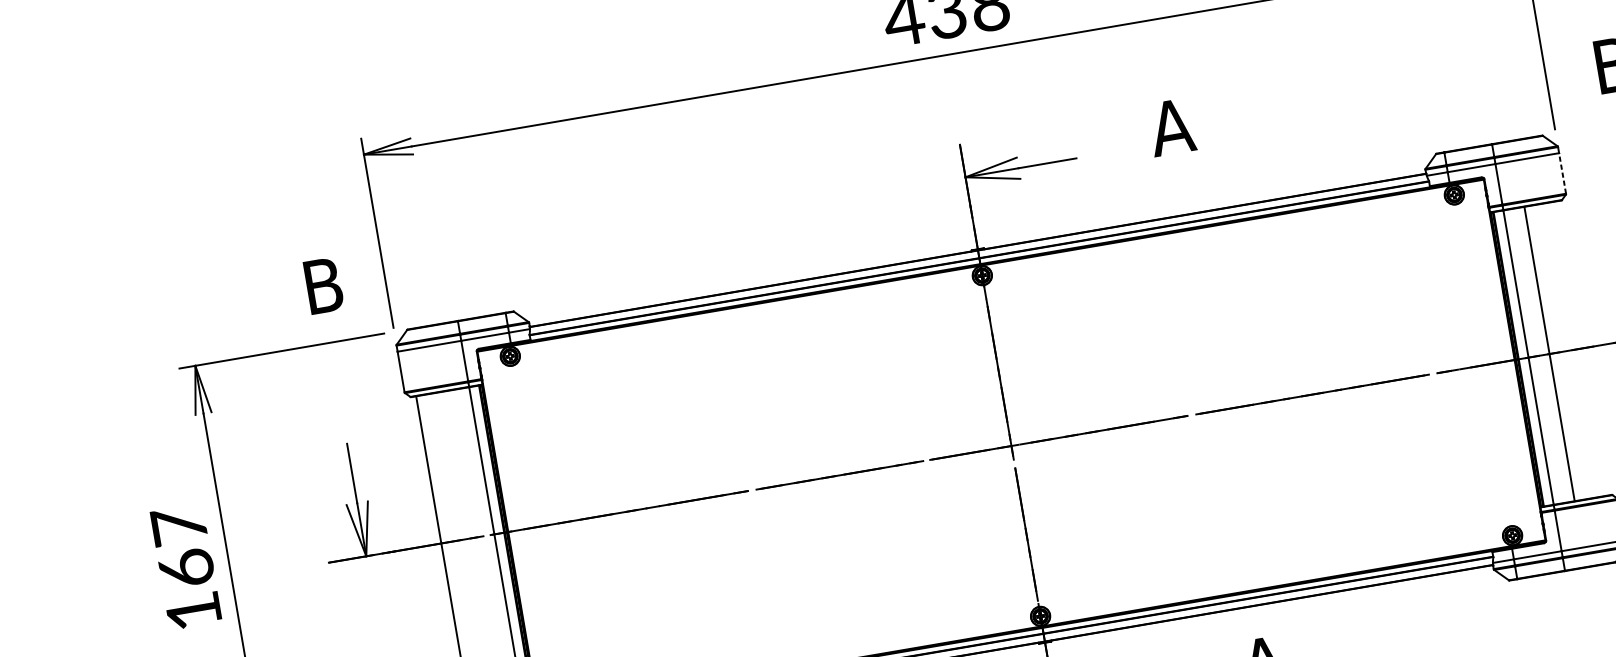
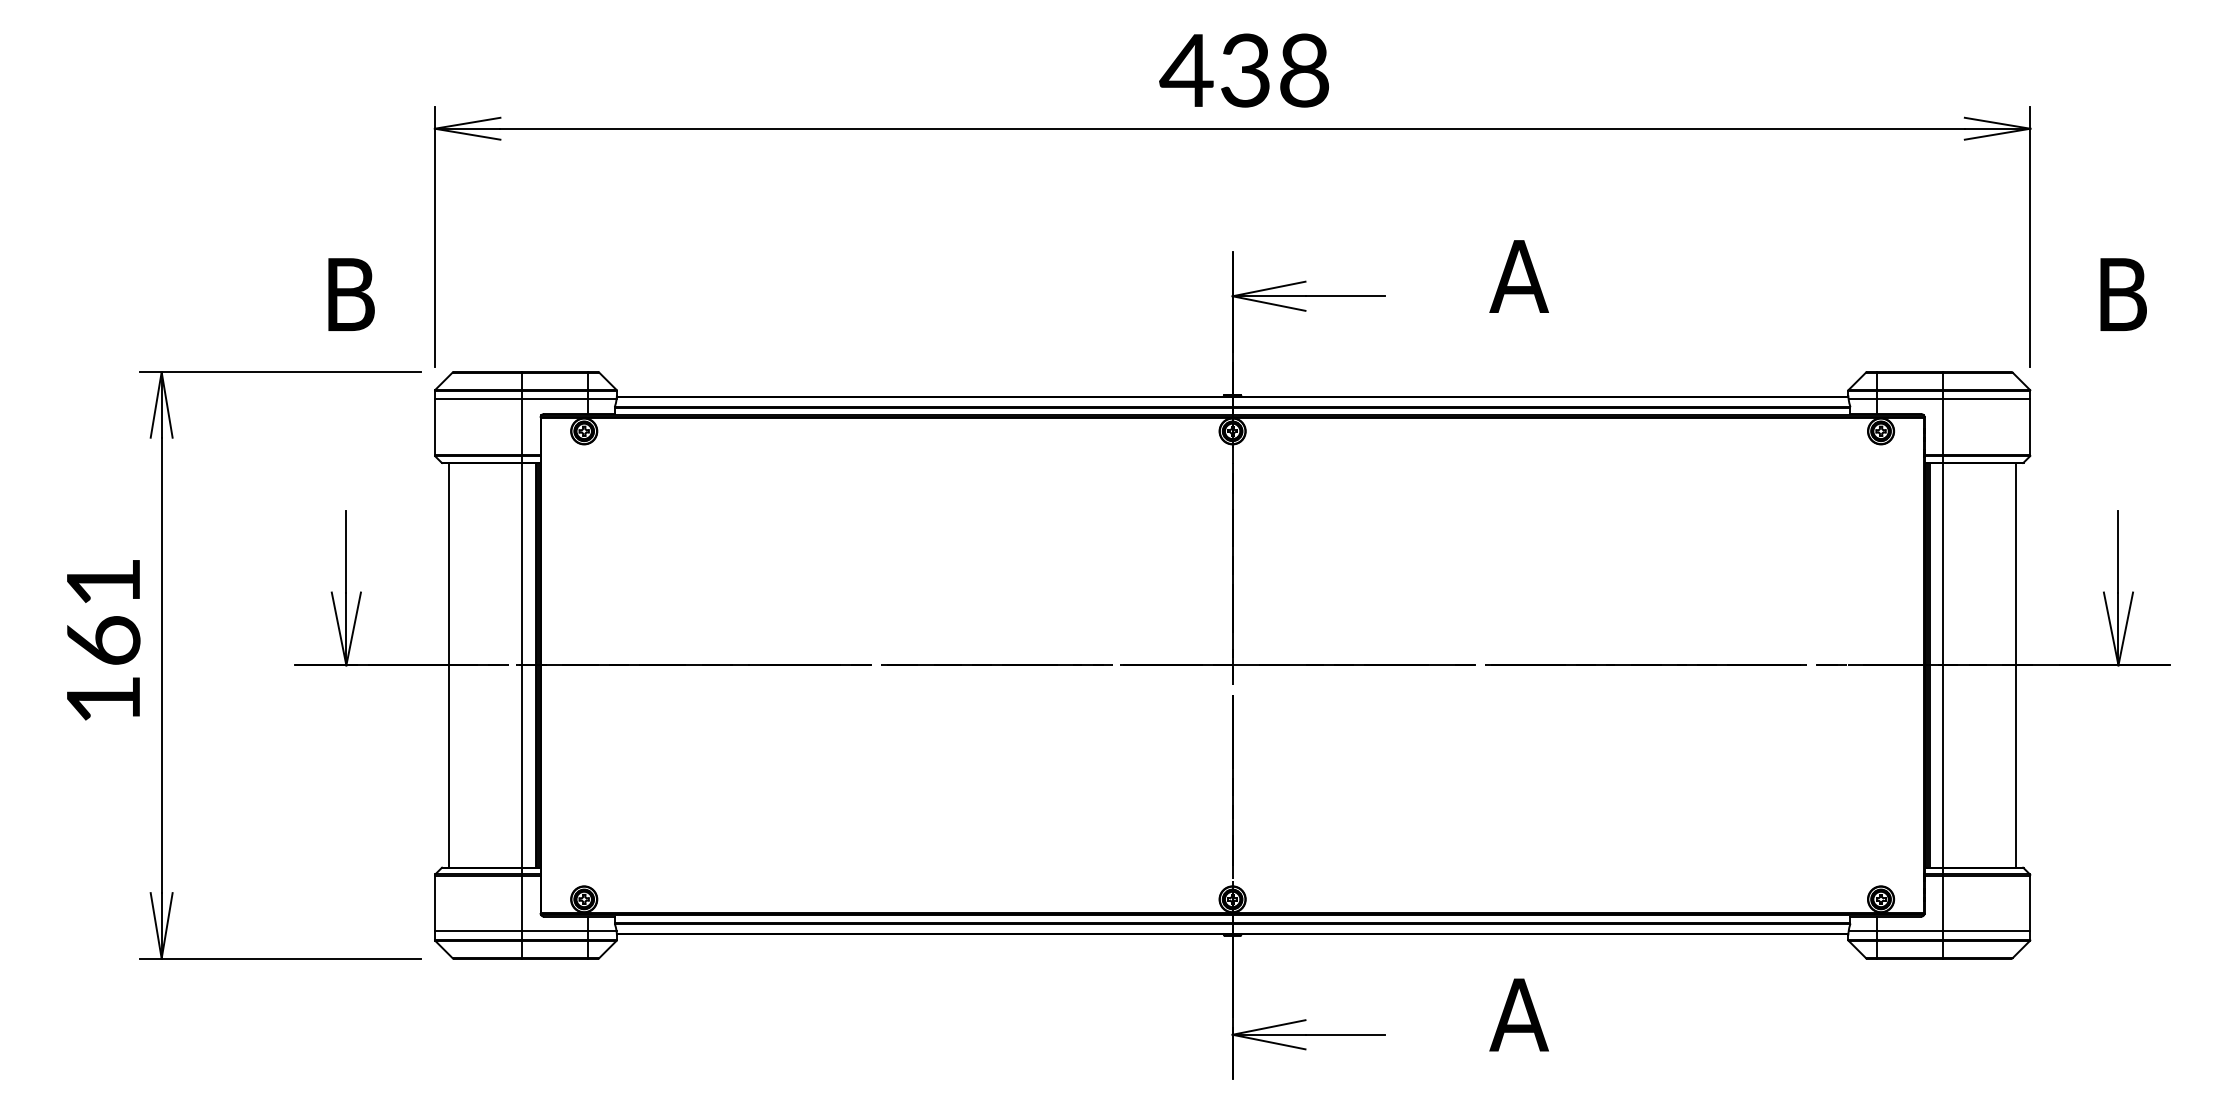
line: (1562, 173) -> (2030, 427), dashed -> solid
line: (1549, 354) -> (2015, 665), moved
text: (179, 525) -> (103, 581), 167 -> 161

